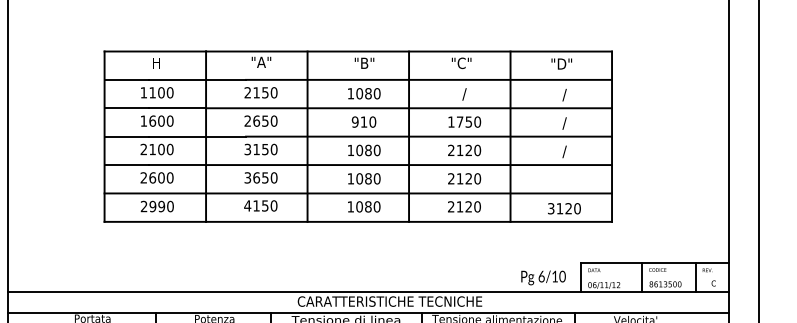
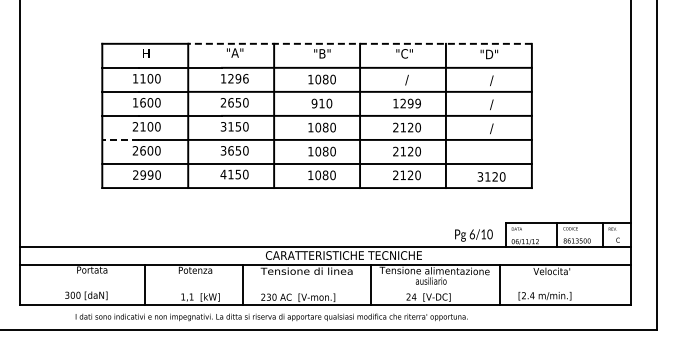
line: (409, 51) -> (360, 43), solid -> dashed
text: (260, 92) -> (234, 78), 2150 -> 1296
text: (468, 122) -> (410, 103), 1750 -> 1299
line: (126, 164) -> (120, 139), solid -> dashed

